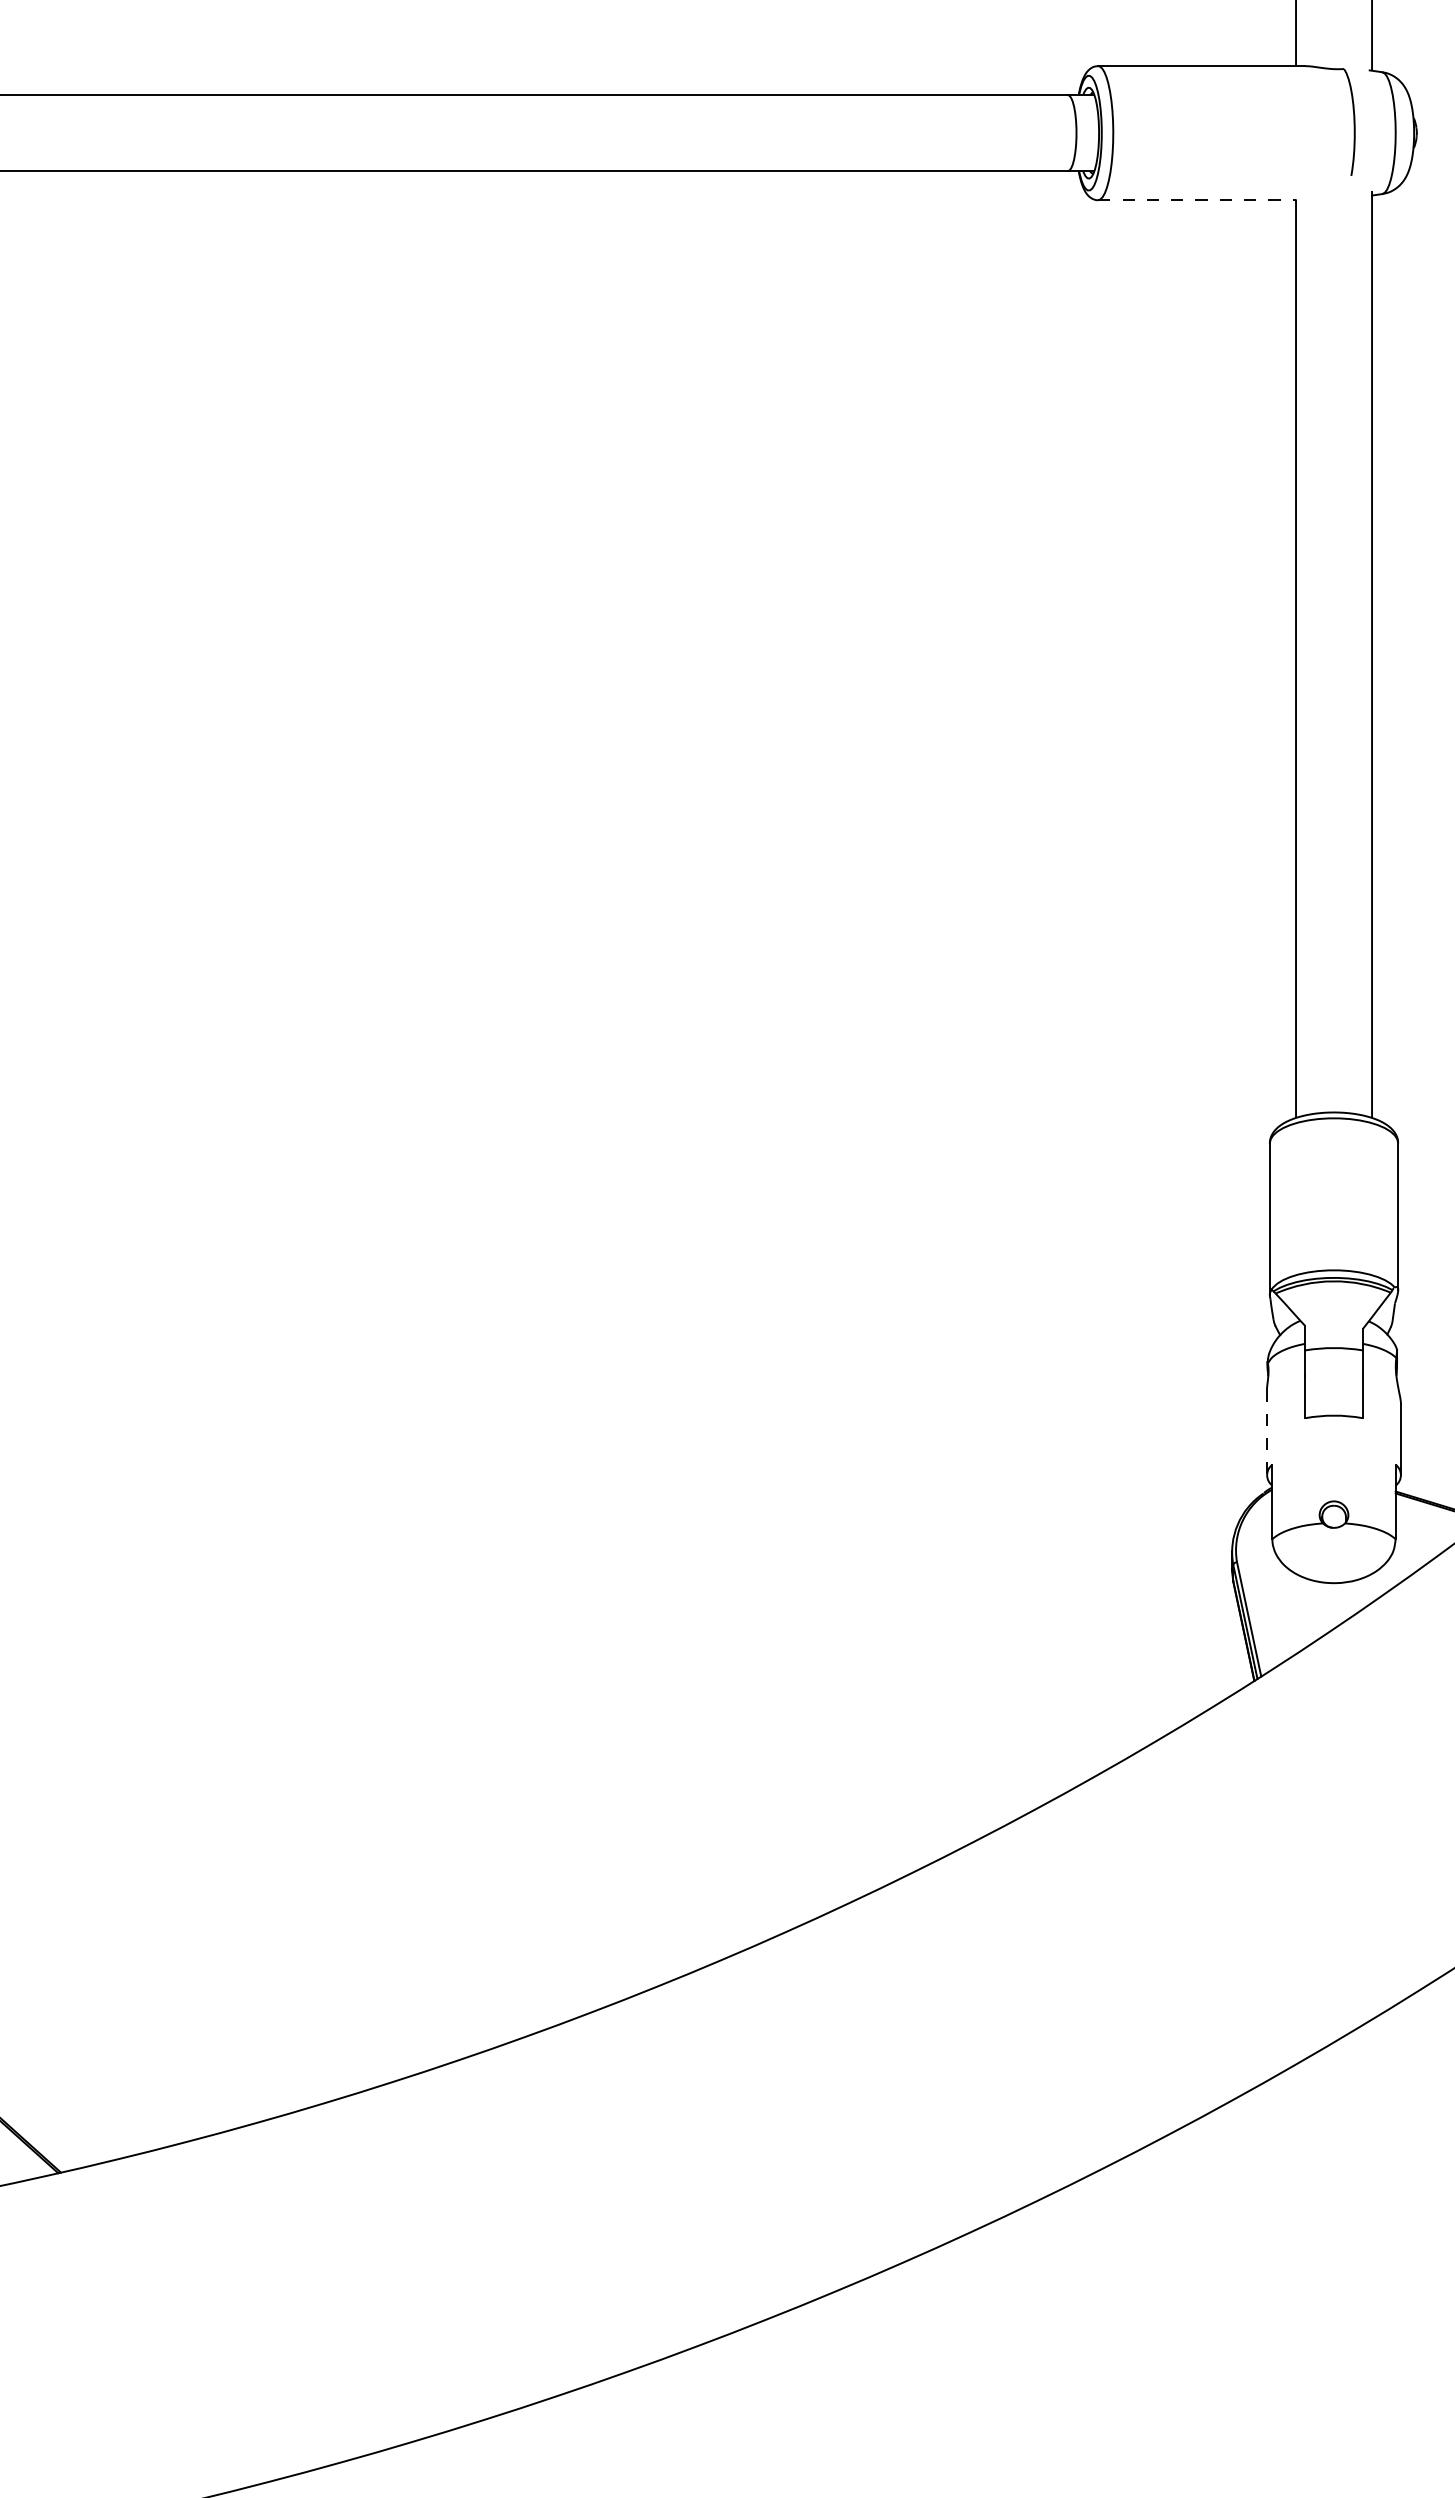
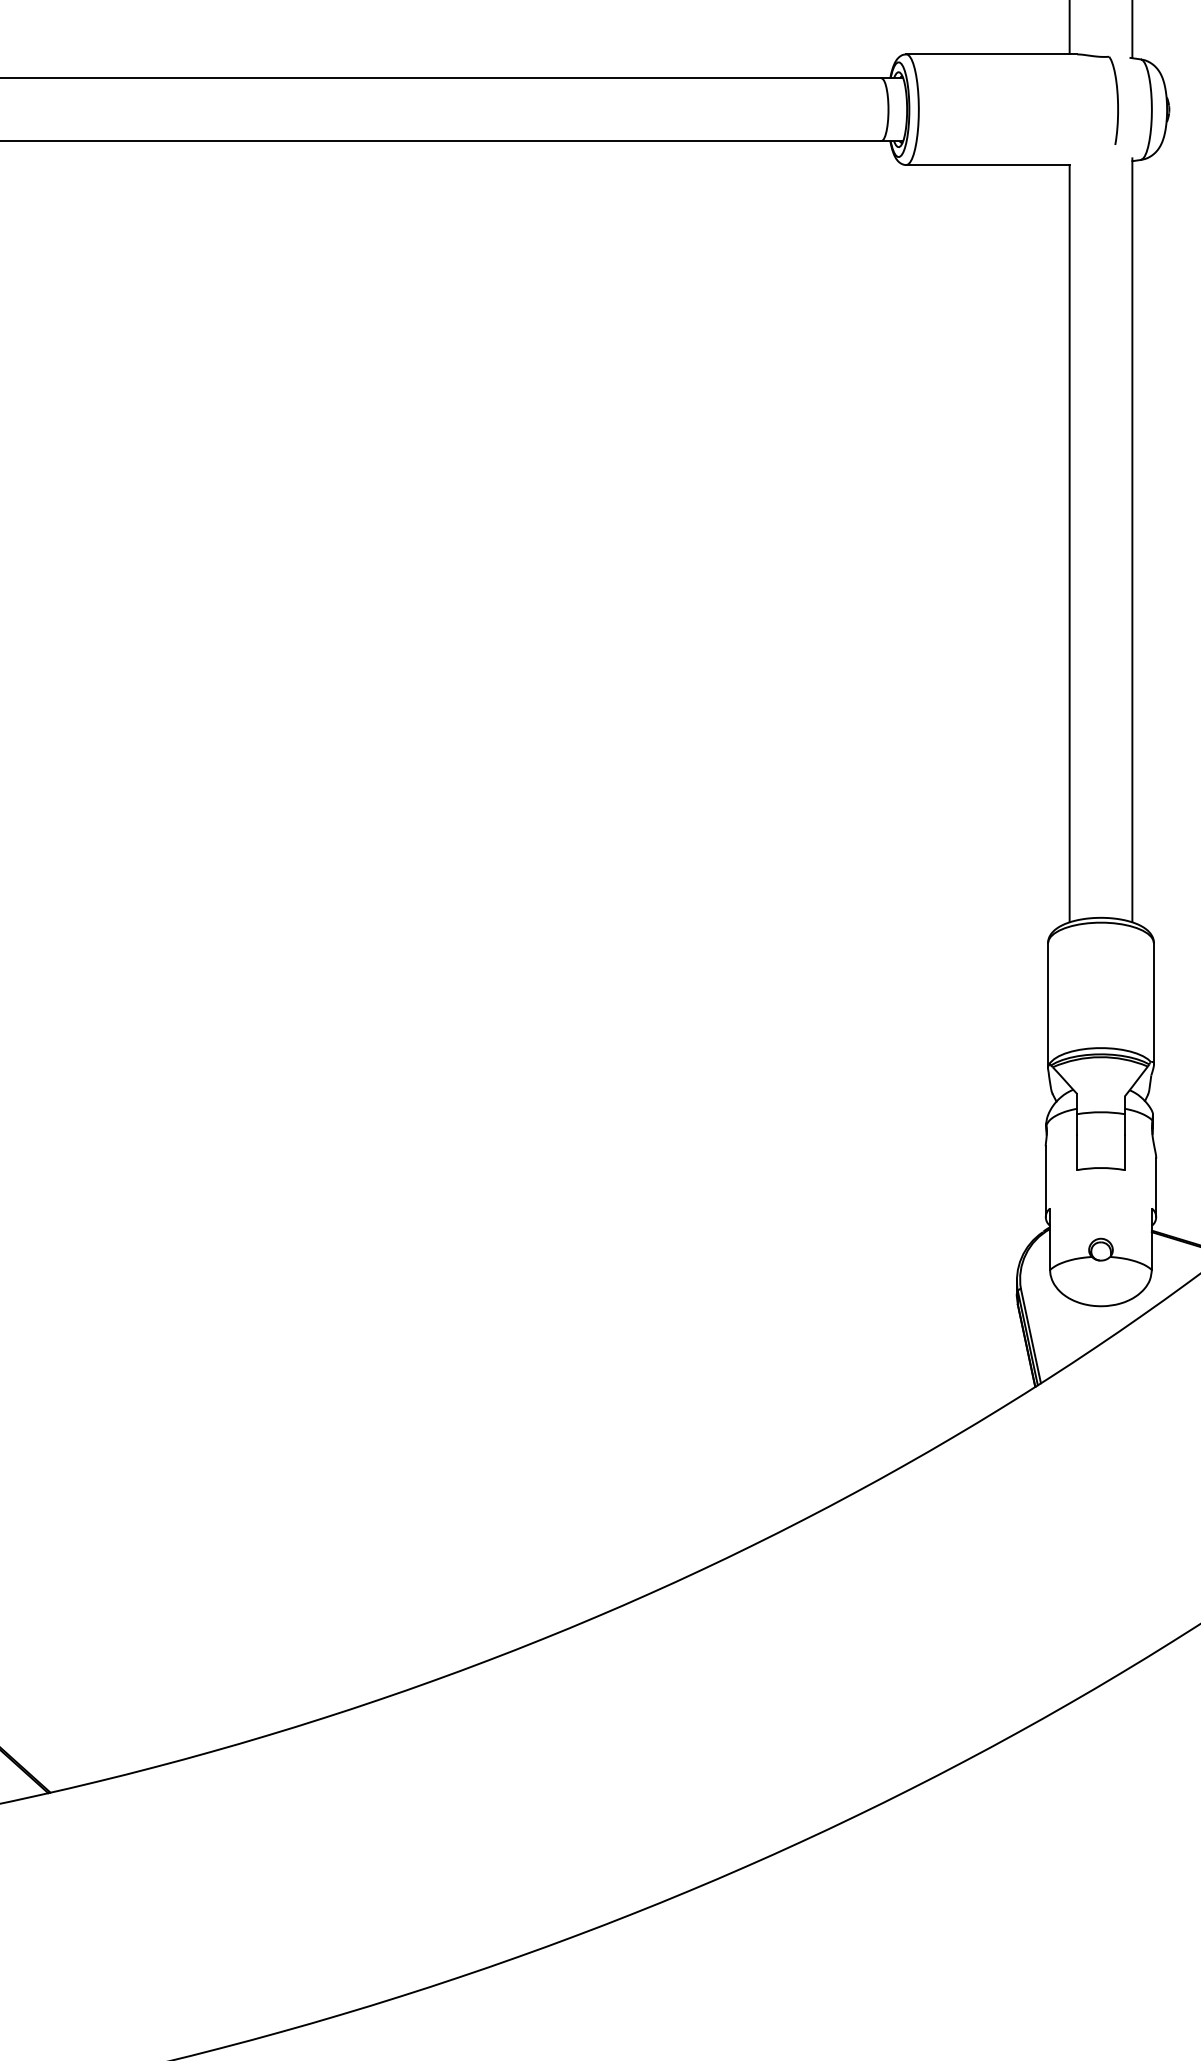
line: (1197, 200) -> (988, 165), dashed -> solid
line: (1266, 1432) -> (1045, 1181), dashed -> solid

